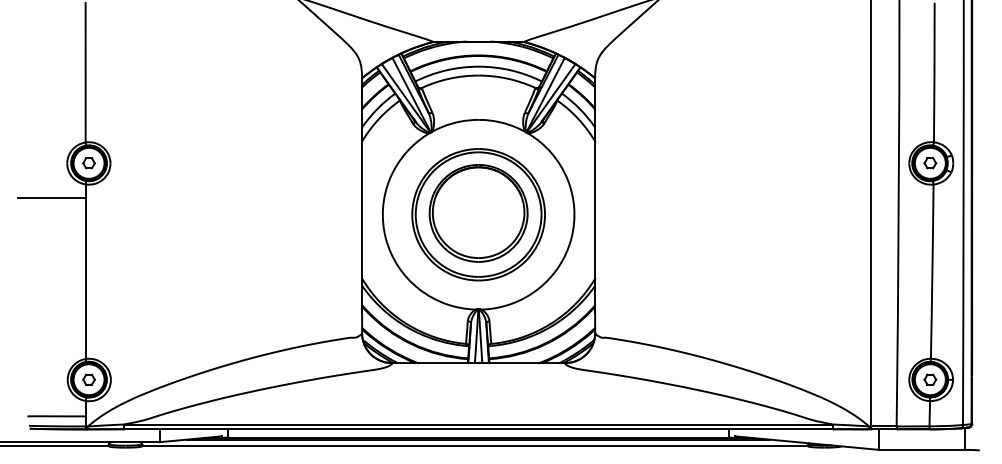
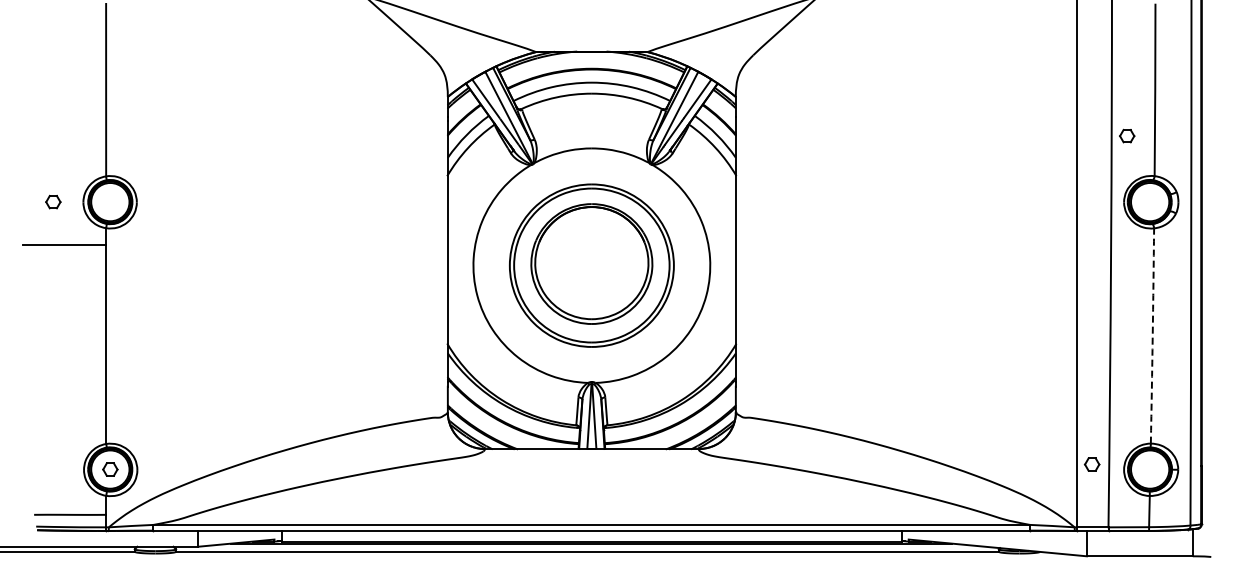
part: (89, 162) -> (53, 201), moved
part: (930, 162) -> (1127, 135), moved
arc: (932, 272) -> (1152, 336), solid -> dashed
part: (929, 379) -> (1091, 464), moved

